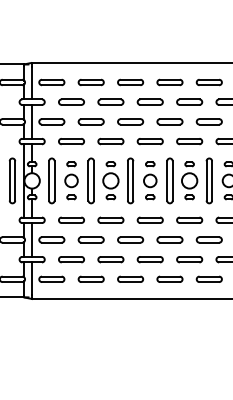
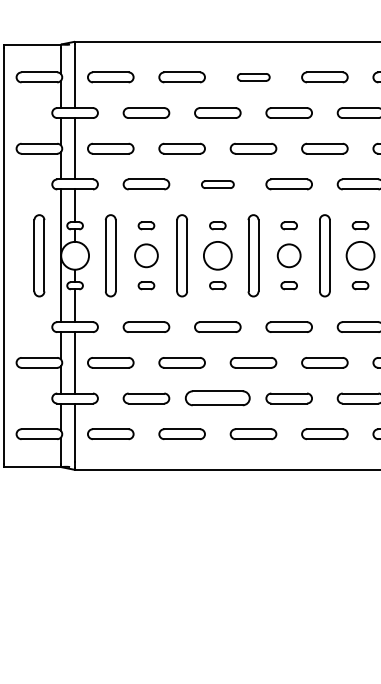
part: (130, 82) -> (253, 77), size x0.7
part: (110, 141) -> (217, 184), size x0.7
part: (110, 259) -> (217, 398), size x1.4

